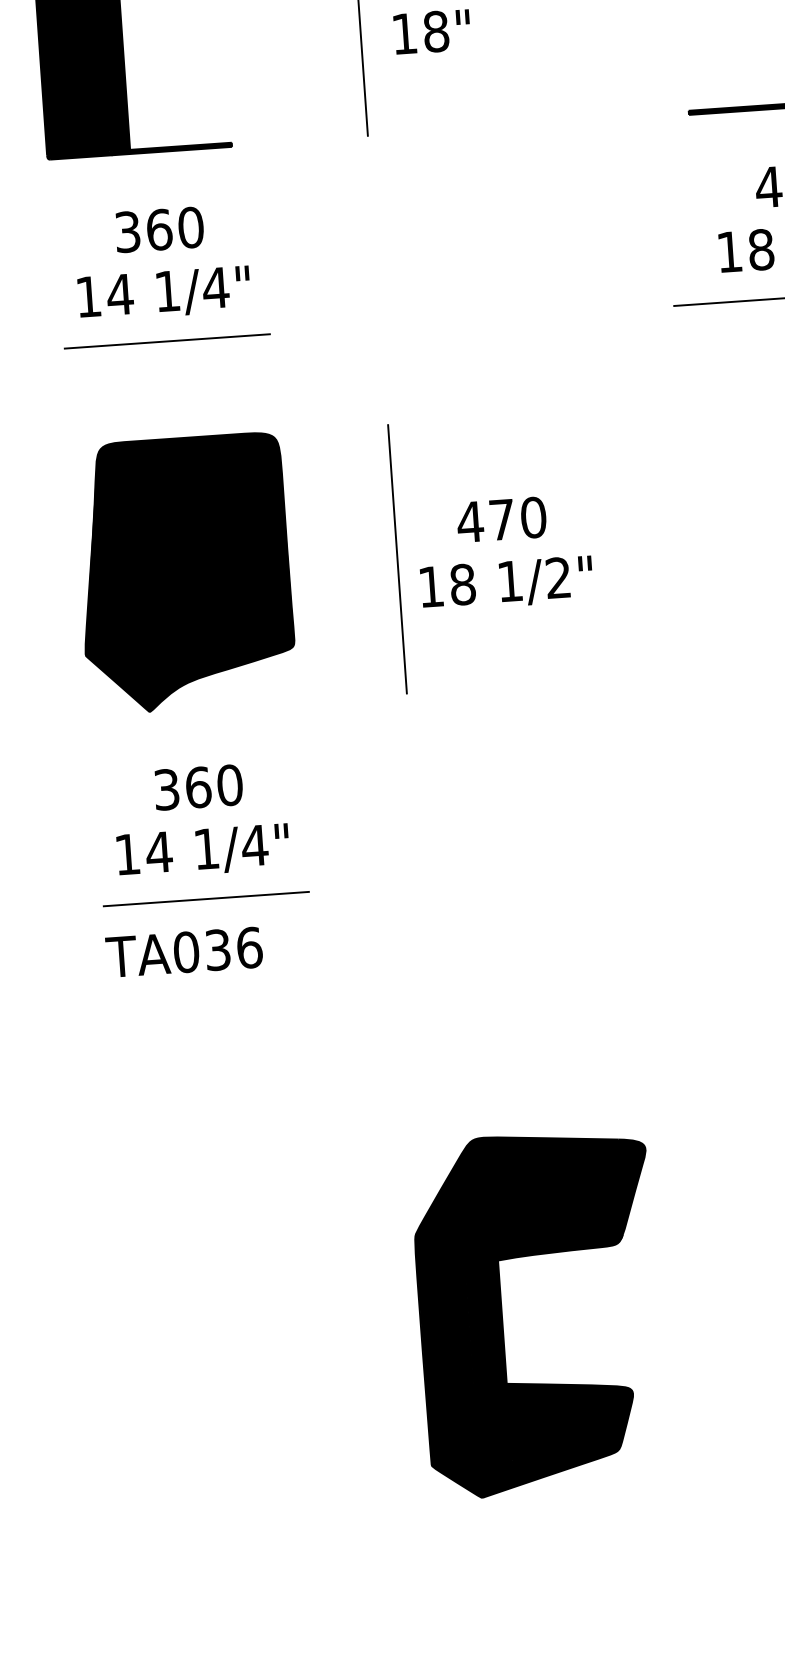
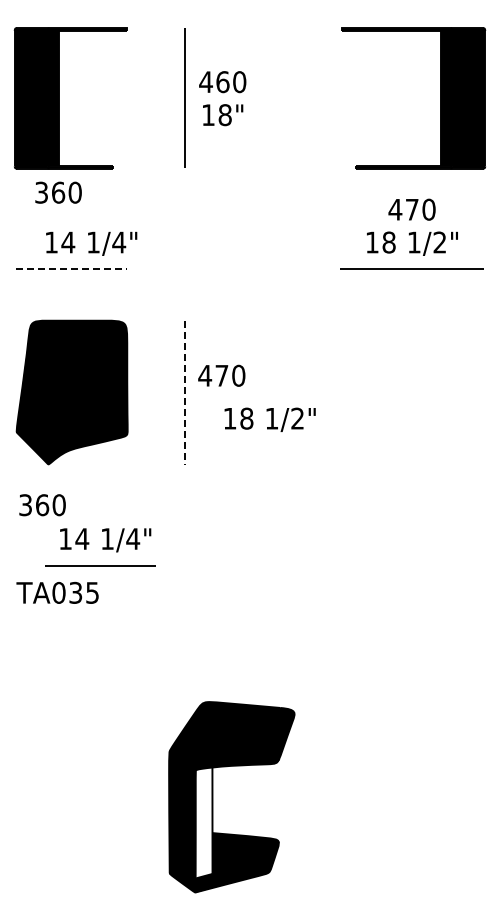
text: (159, 229) -> (58, 192), moved
text: (163, 293) -> (91, 243), moved
line: (167, 342) -> (71, 269), solid -> dashed
text: (501, 519) -> (221, 375), moved
line: (398, 558) -> (185, 392), solid -> dashed
text: (505, 583) -> (269, 419), moved
text: (198, 788) -> (42, 505), moved
text: (203, 852) -> (105, 540), moved
line: (206, 899) -> (100, 565), moved
text: (249, 947) -> (92, 592), TA036 -> TA035
fill: (488, 1365) -> (203, 822), removed

